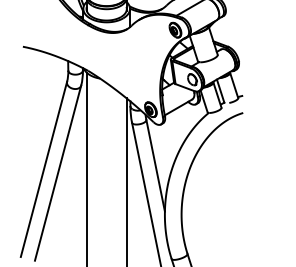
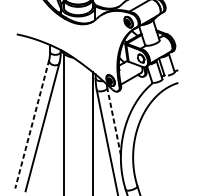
line: (155, 165) -> (113, 121), solid -> dashed
line: (43, 169) -> (31, 124), solid -> dashed

